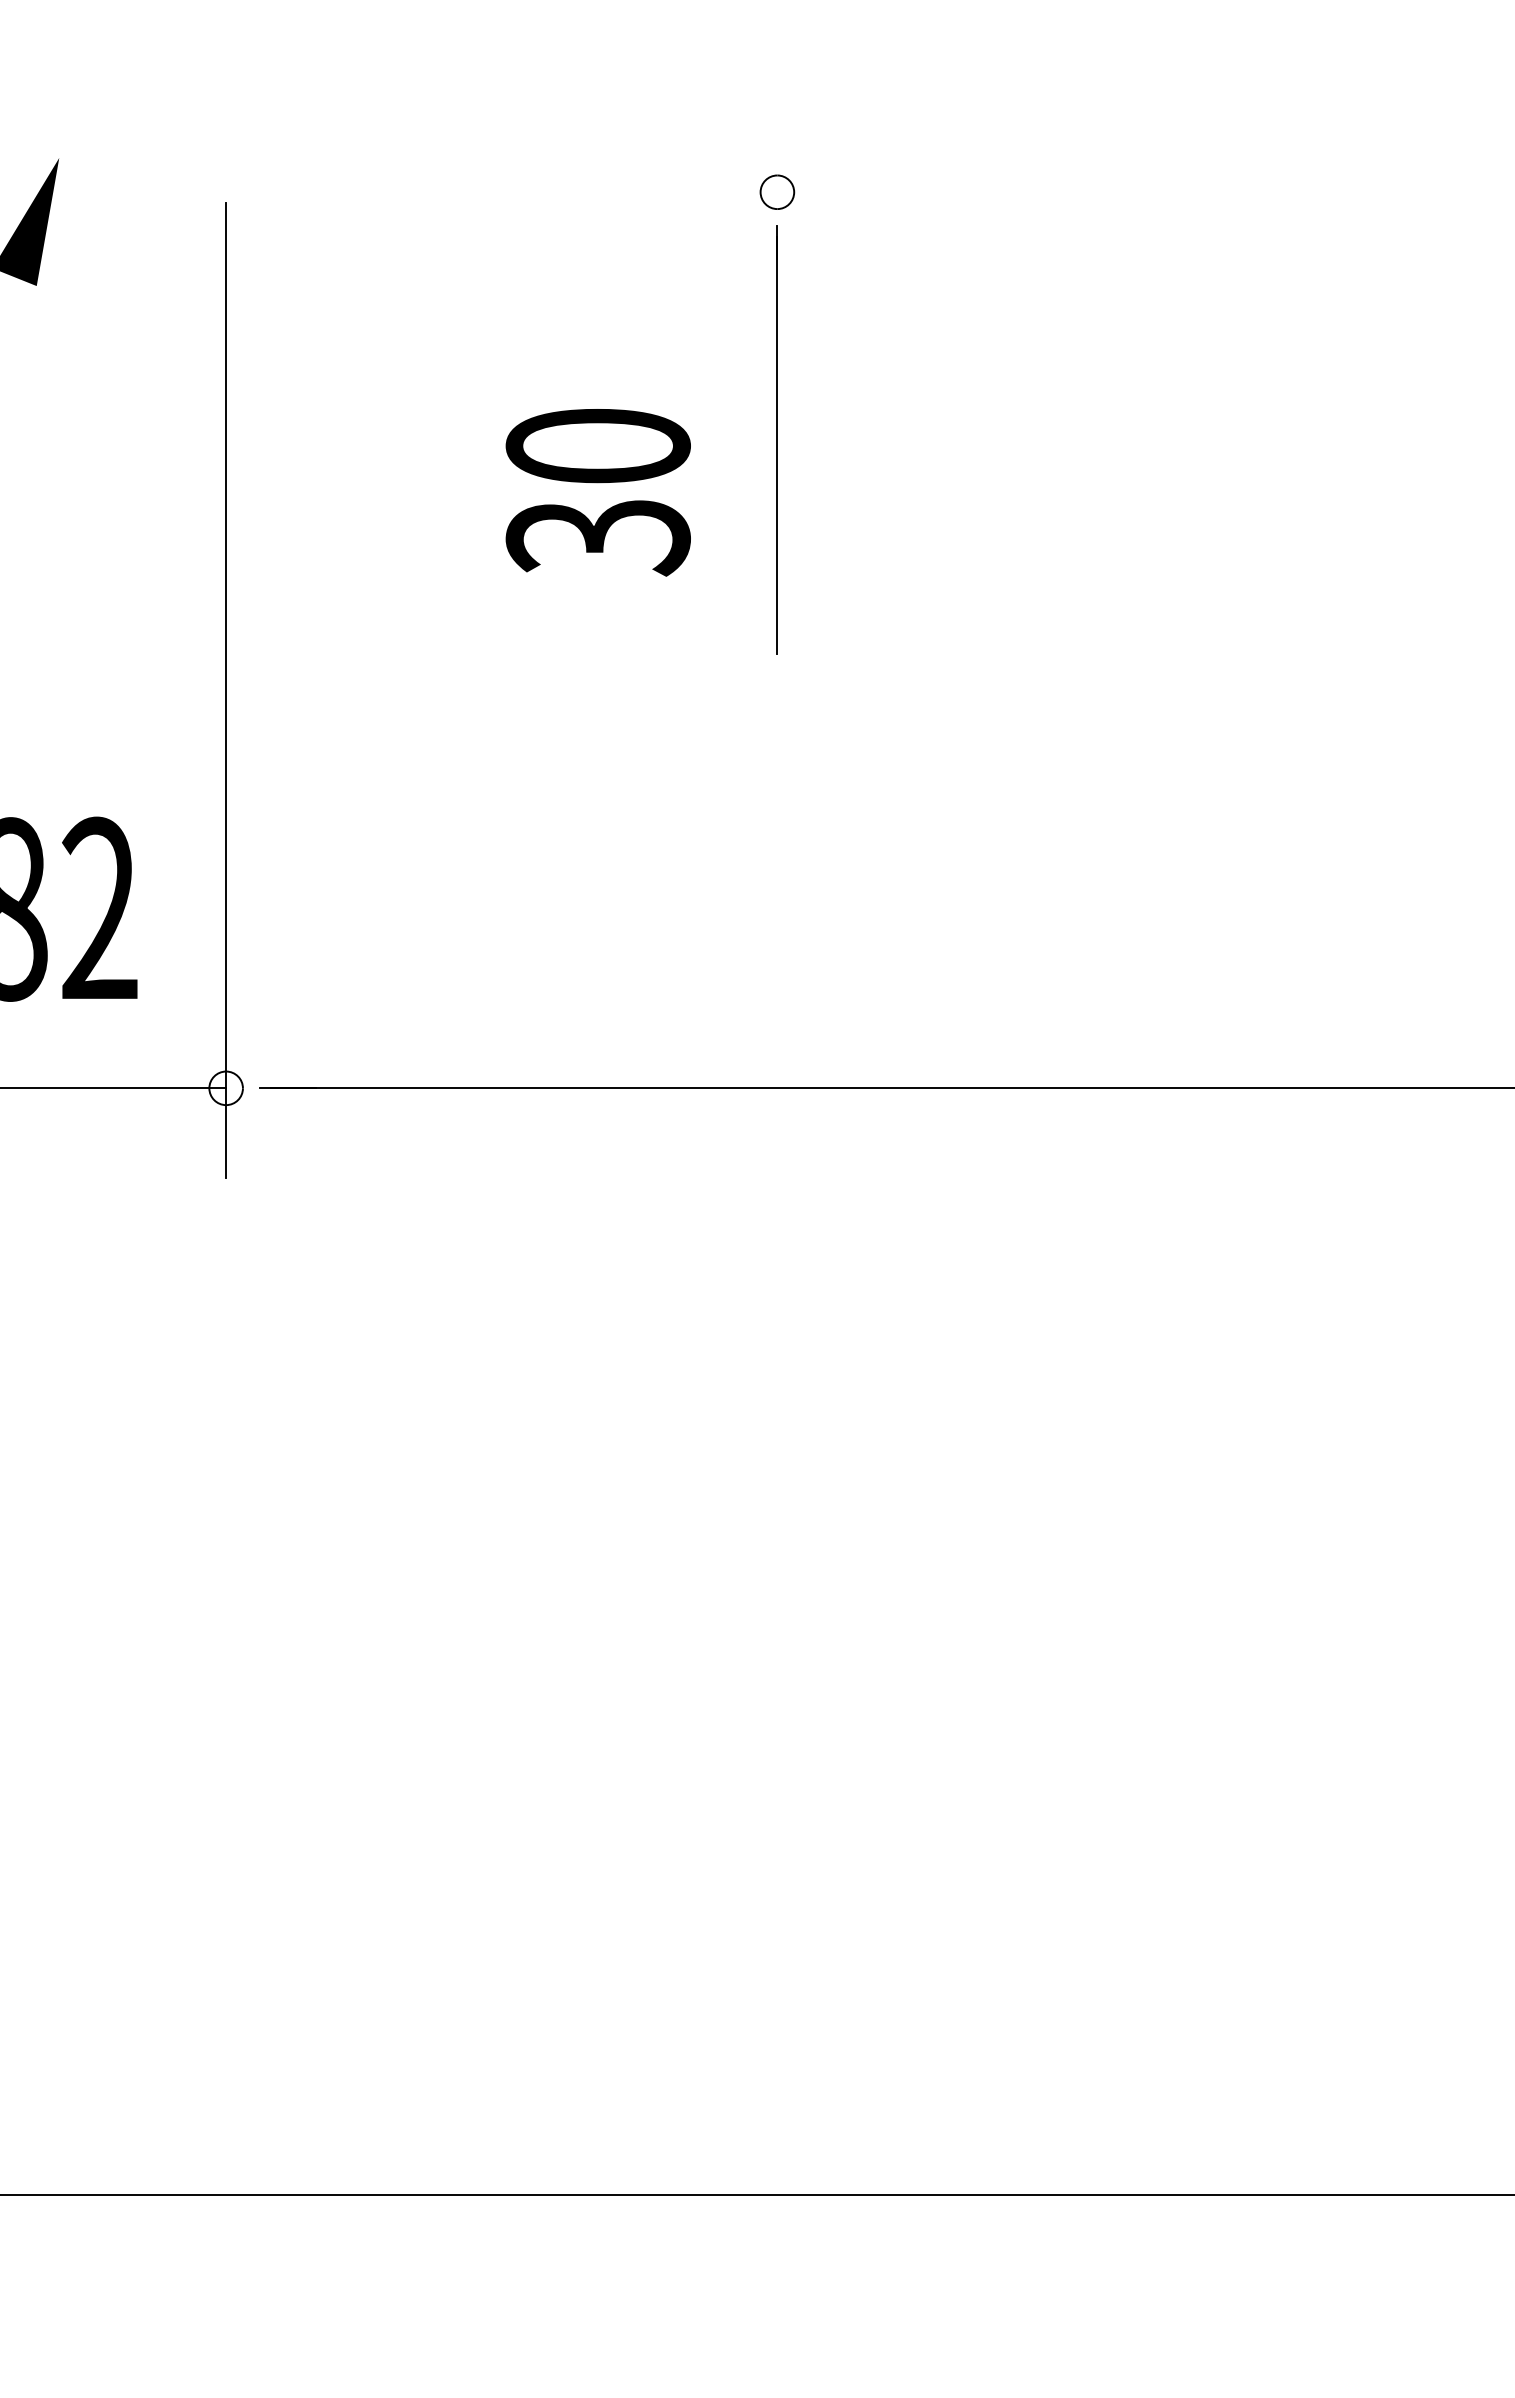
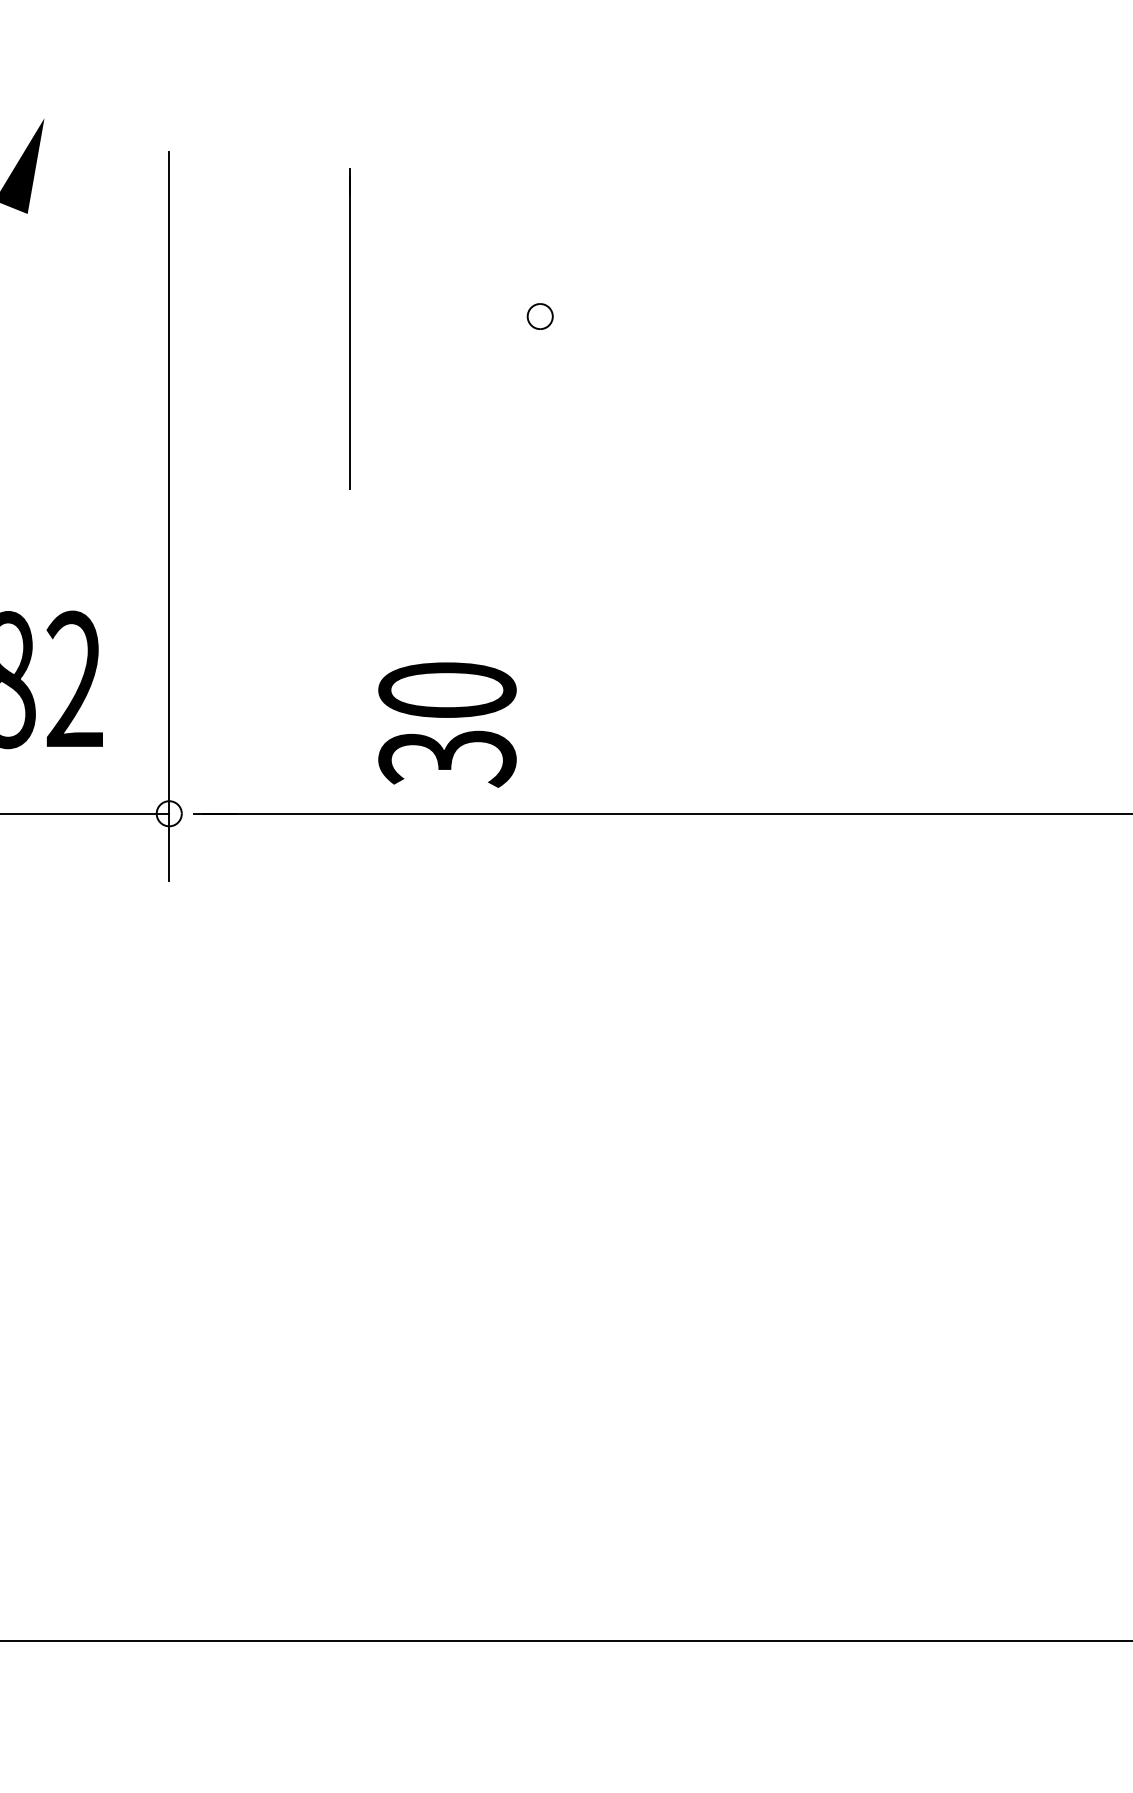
part: (777, 191) -> (540, 315), moved
line: (776, 439) -> (349, 328), moved
text: (597, 492) -> (446, 724), moved

